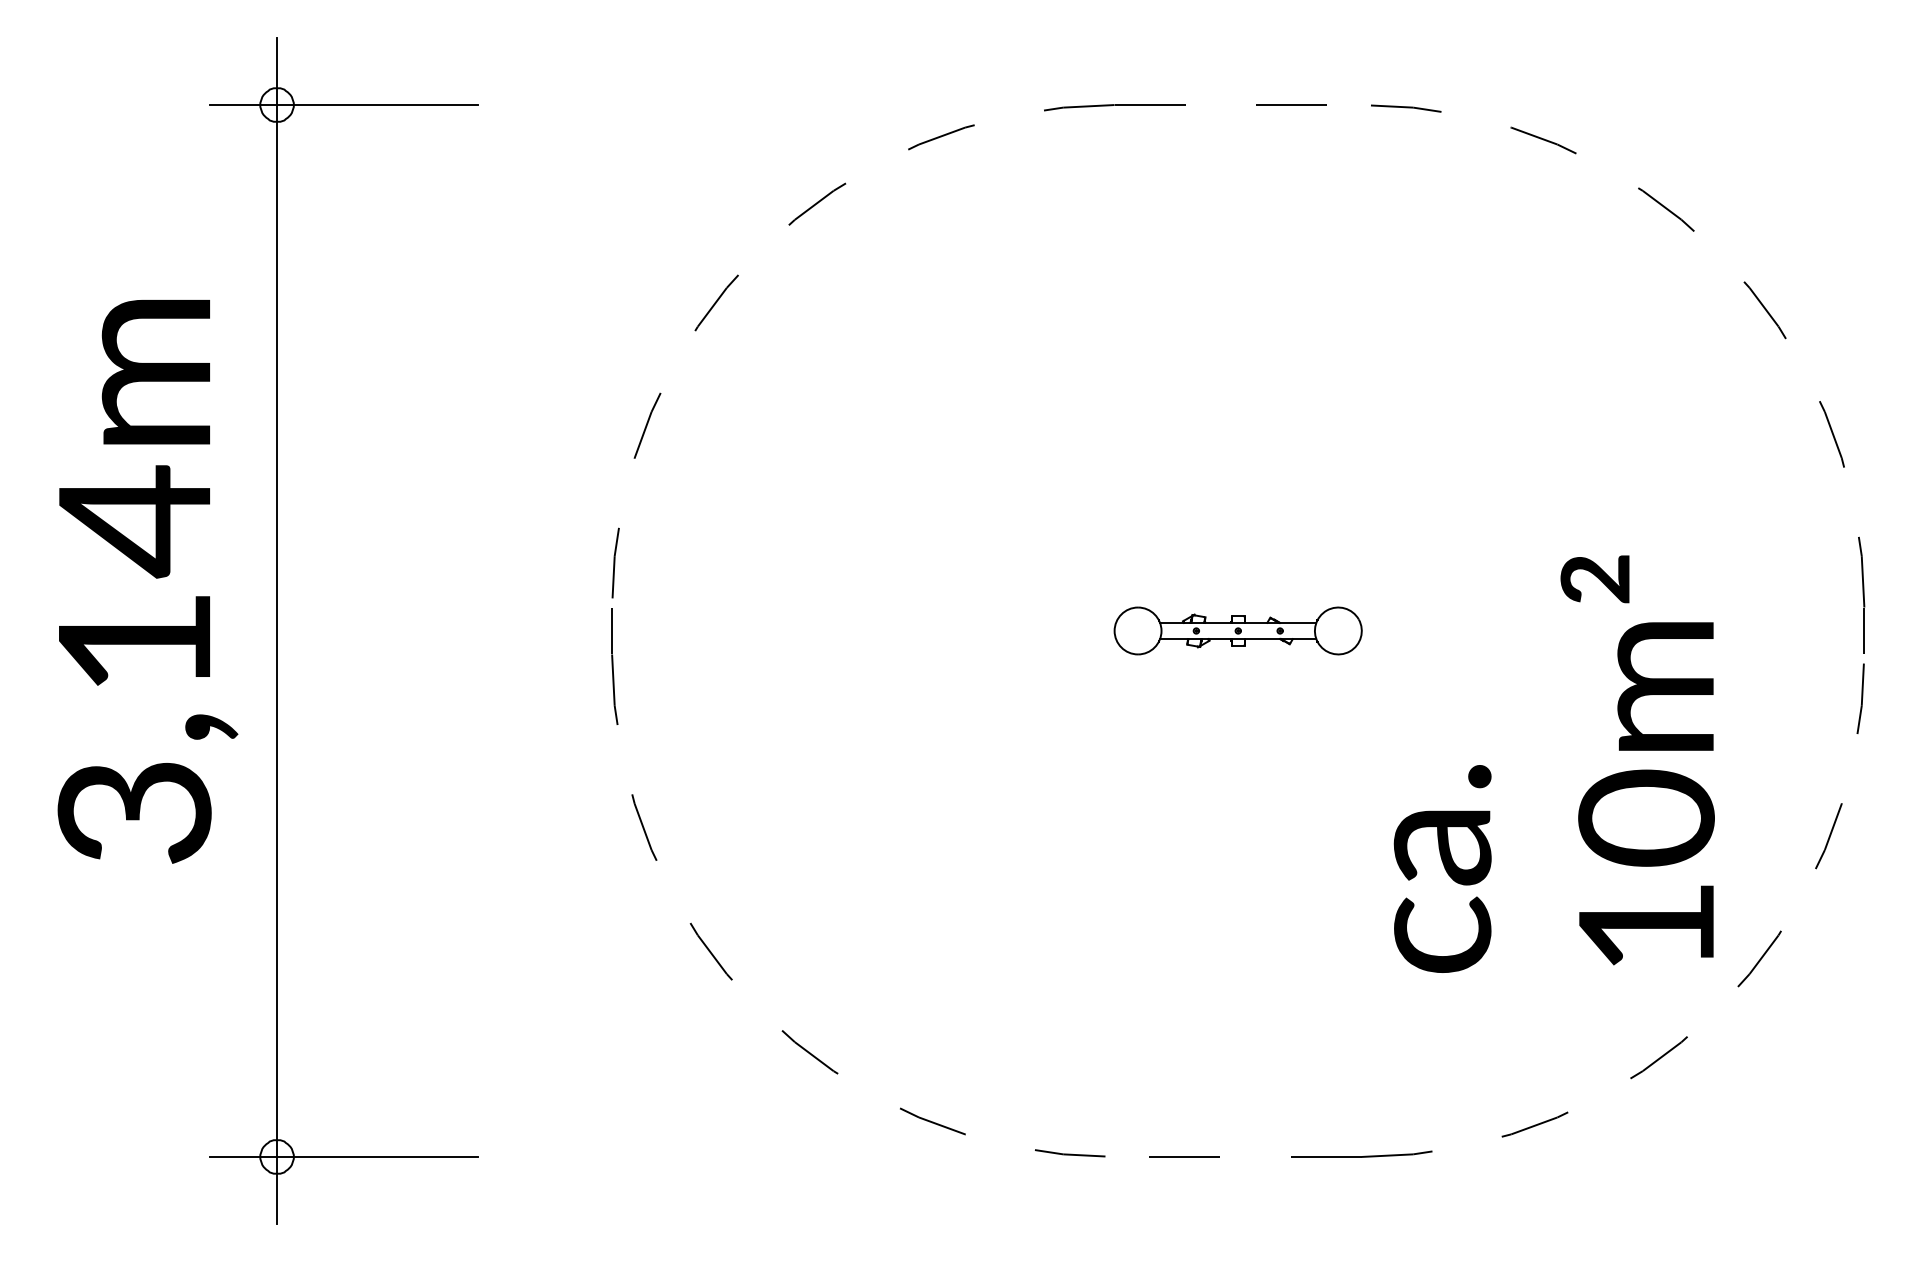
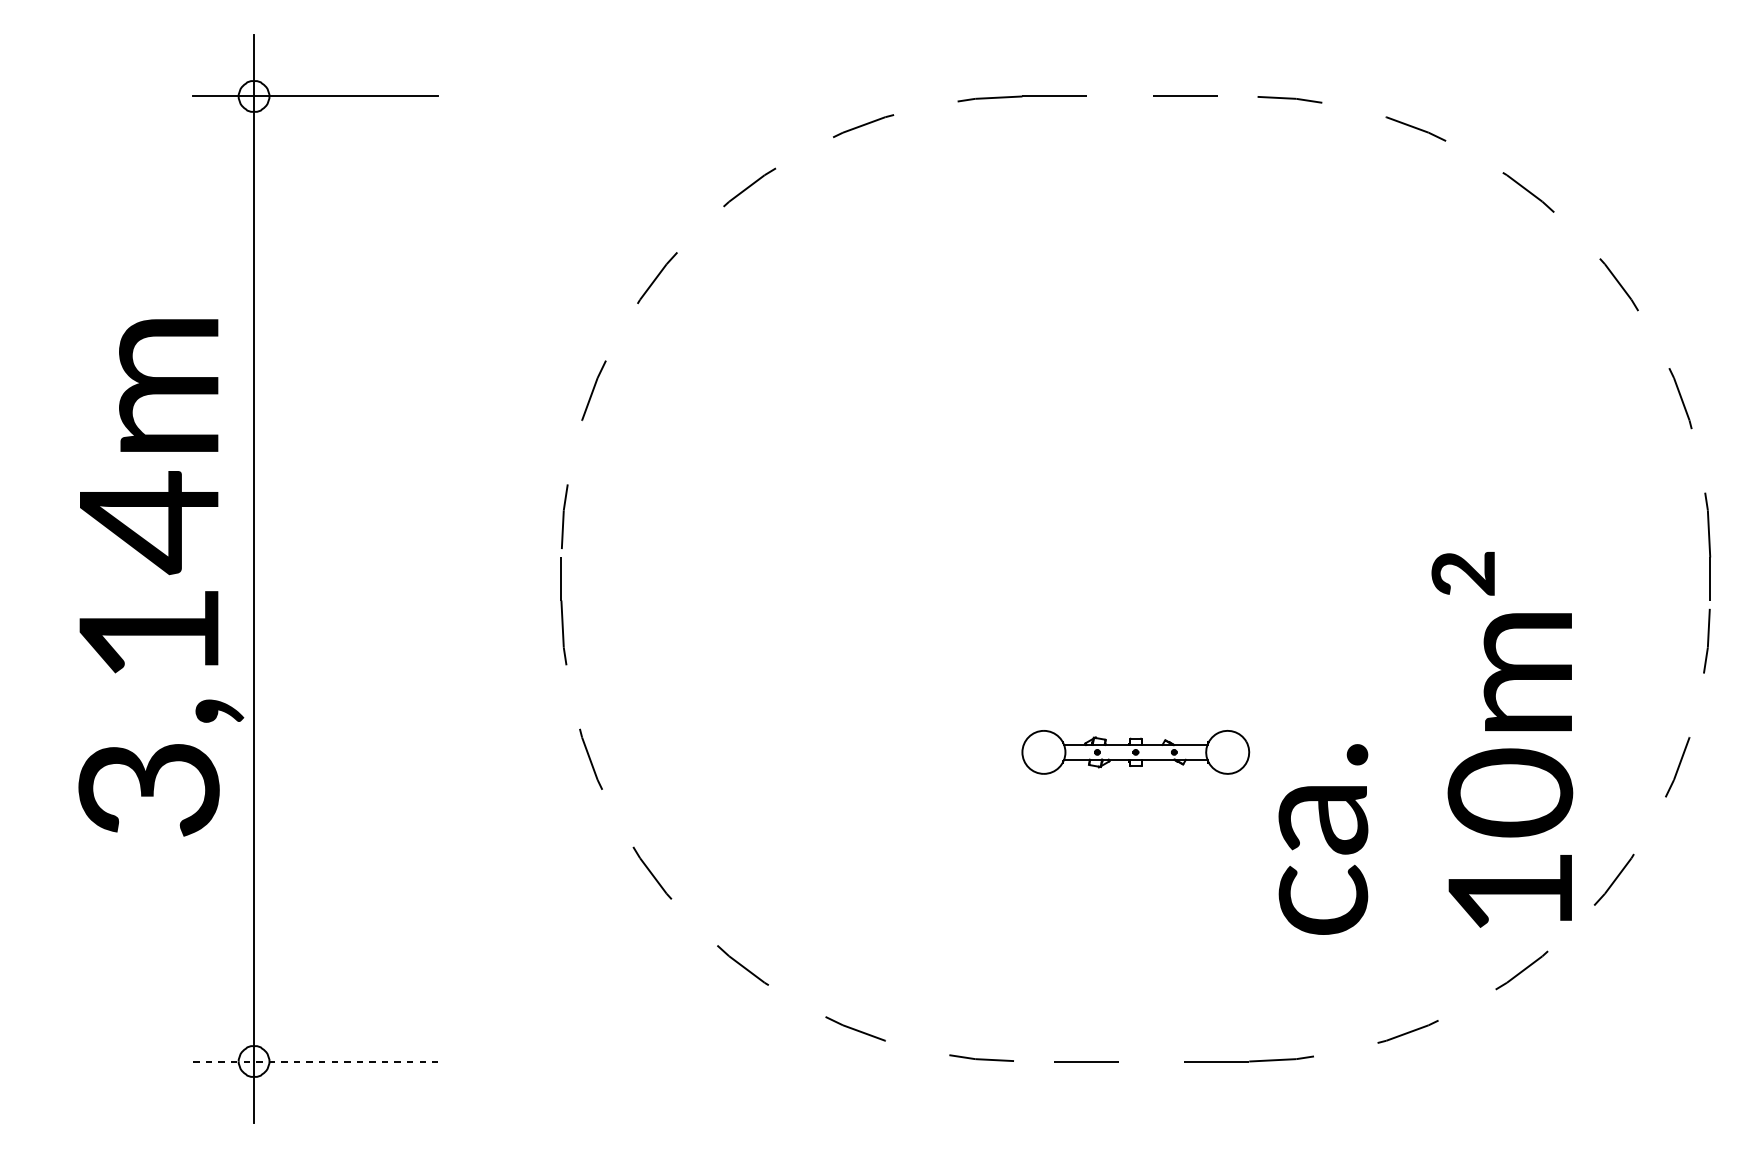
text: (147, 581) -> (160, 577), moved
part: (1237, 630) -> (1135, 751), moved
text: (1553, 763) -> (1425, 742), moved
line: (343, 1156) -> (315, 1061), solid -> dashed

